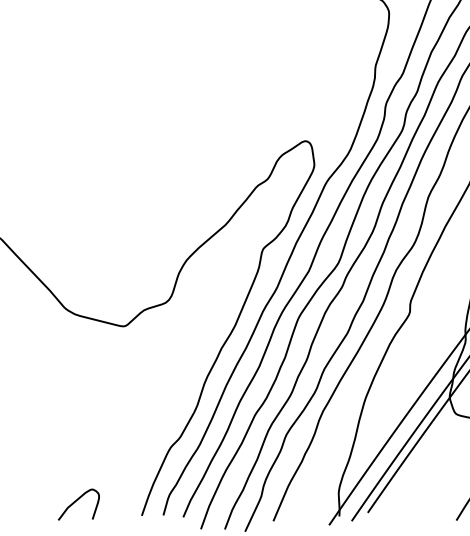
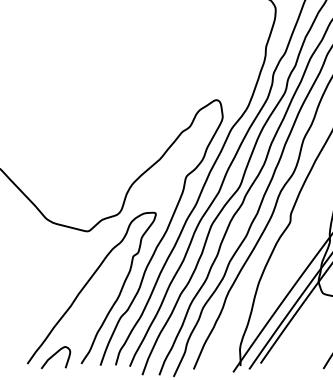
curve: (123, 401) -> (87, 284), added

